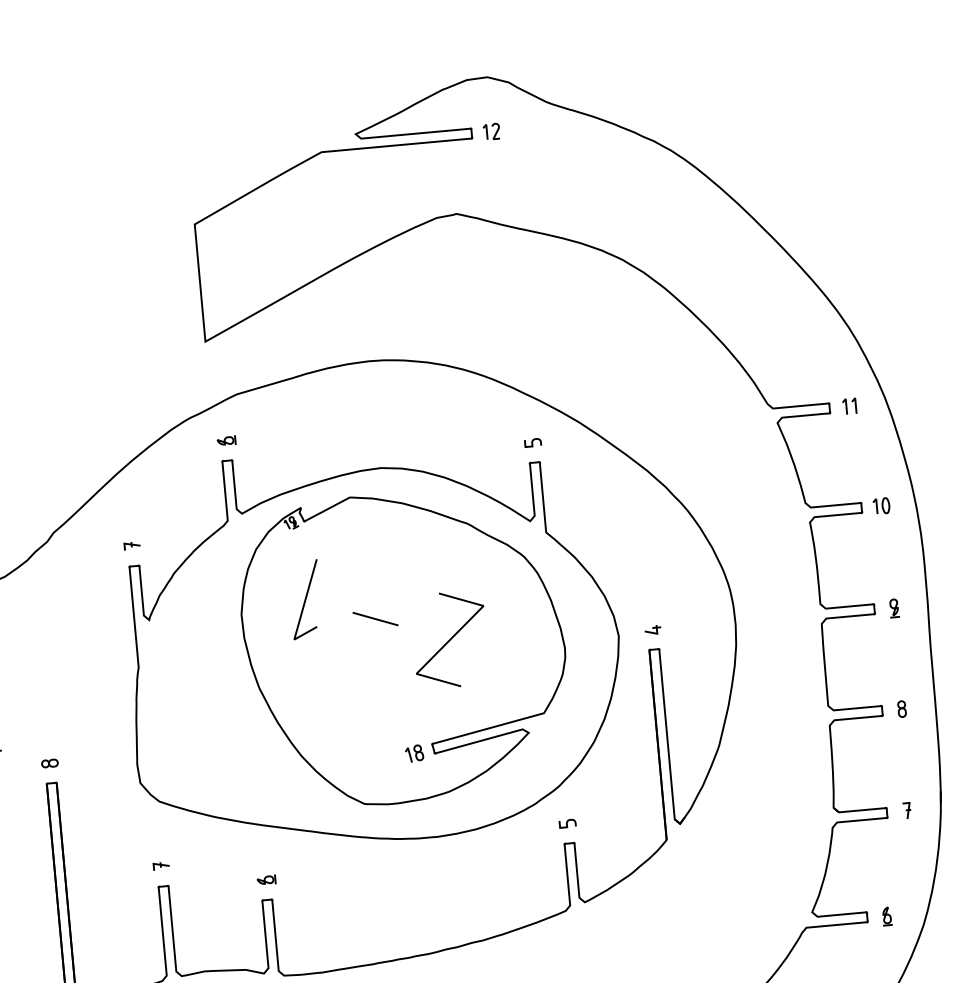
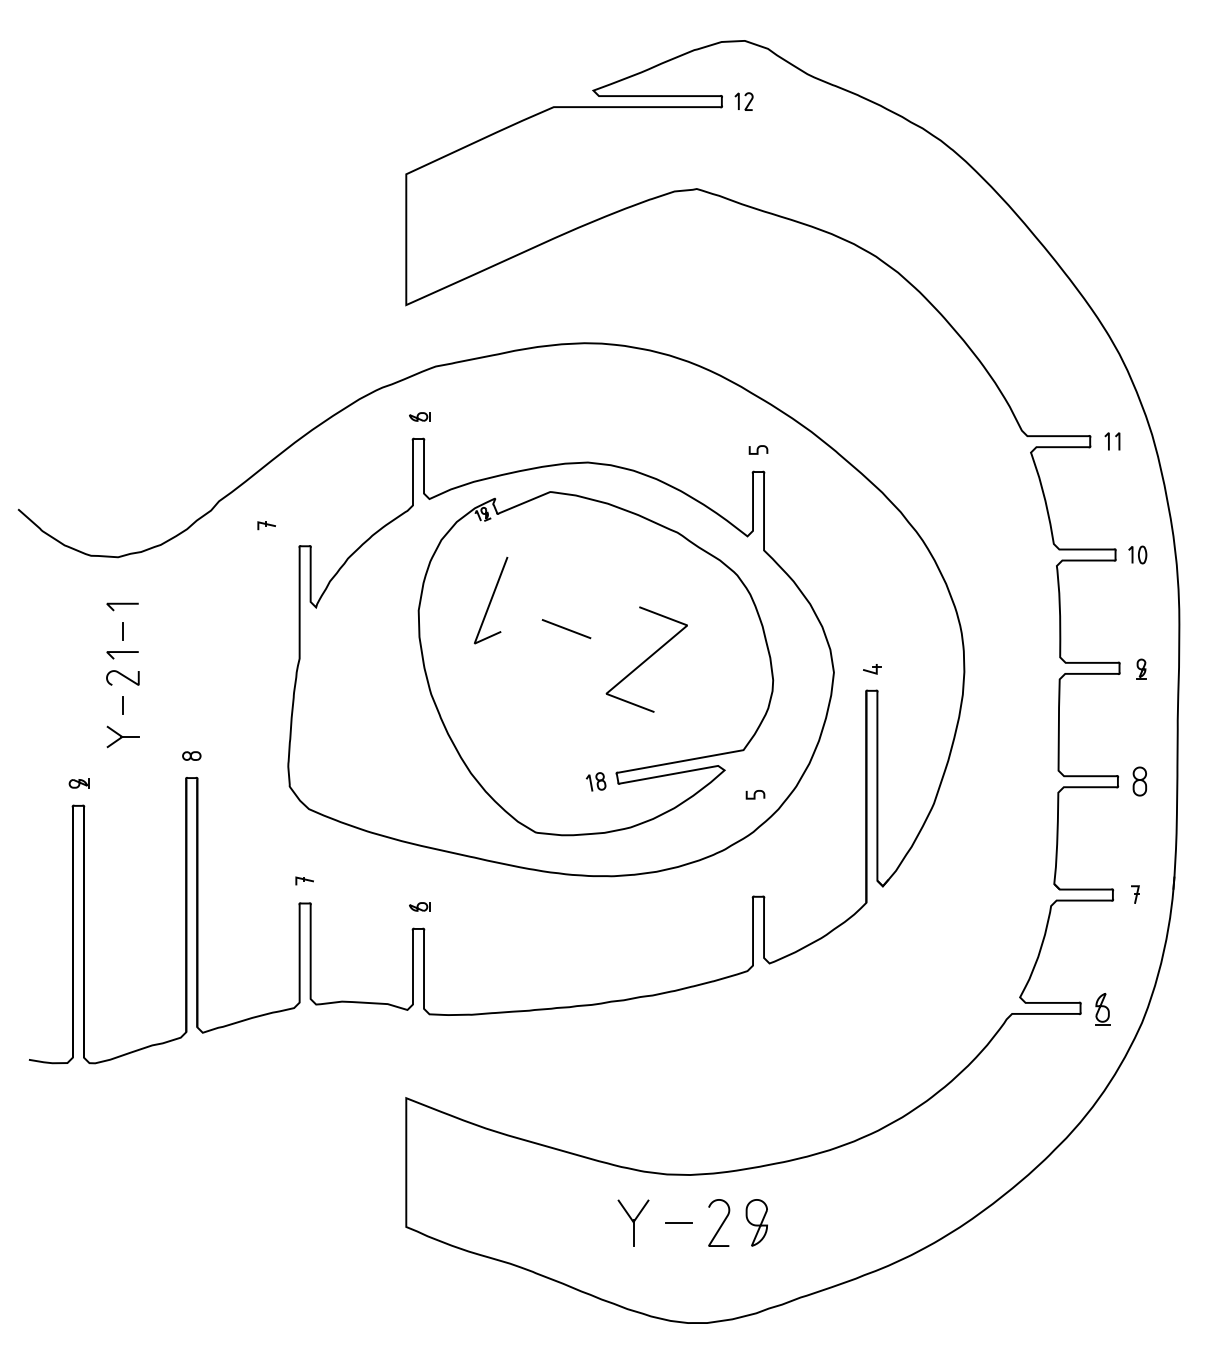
part: (132, 545) -> (266, 525), moved
part: (901, 708) -> (1139, 781), size x1.6
curve: (567, 823) -> (755, 794), moved
part: (887, 916) -> (1102, 1009), size x1.6

